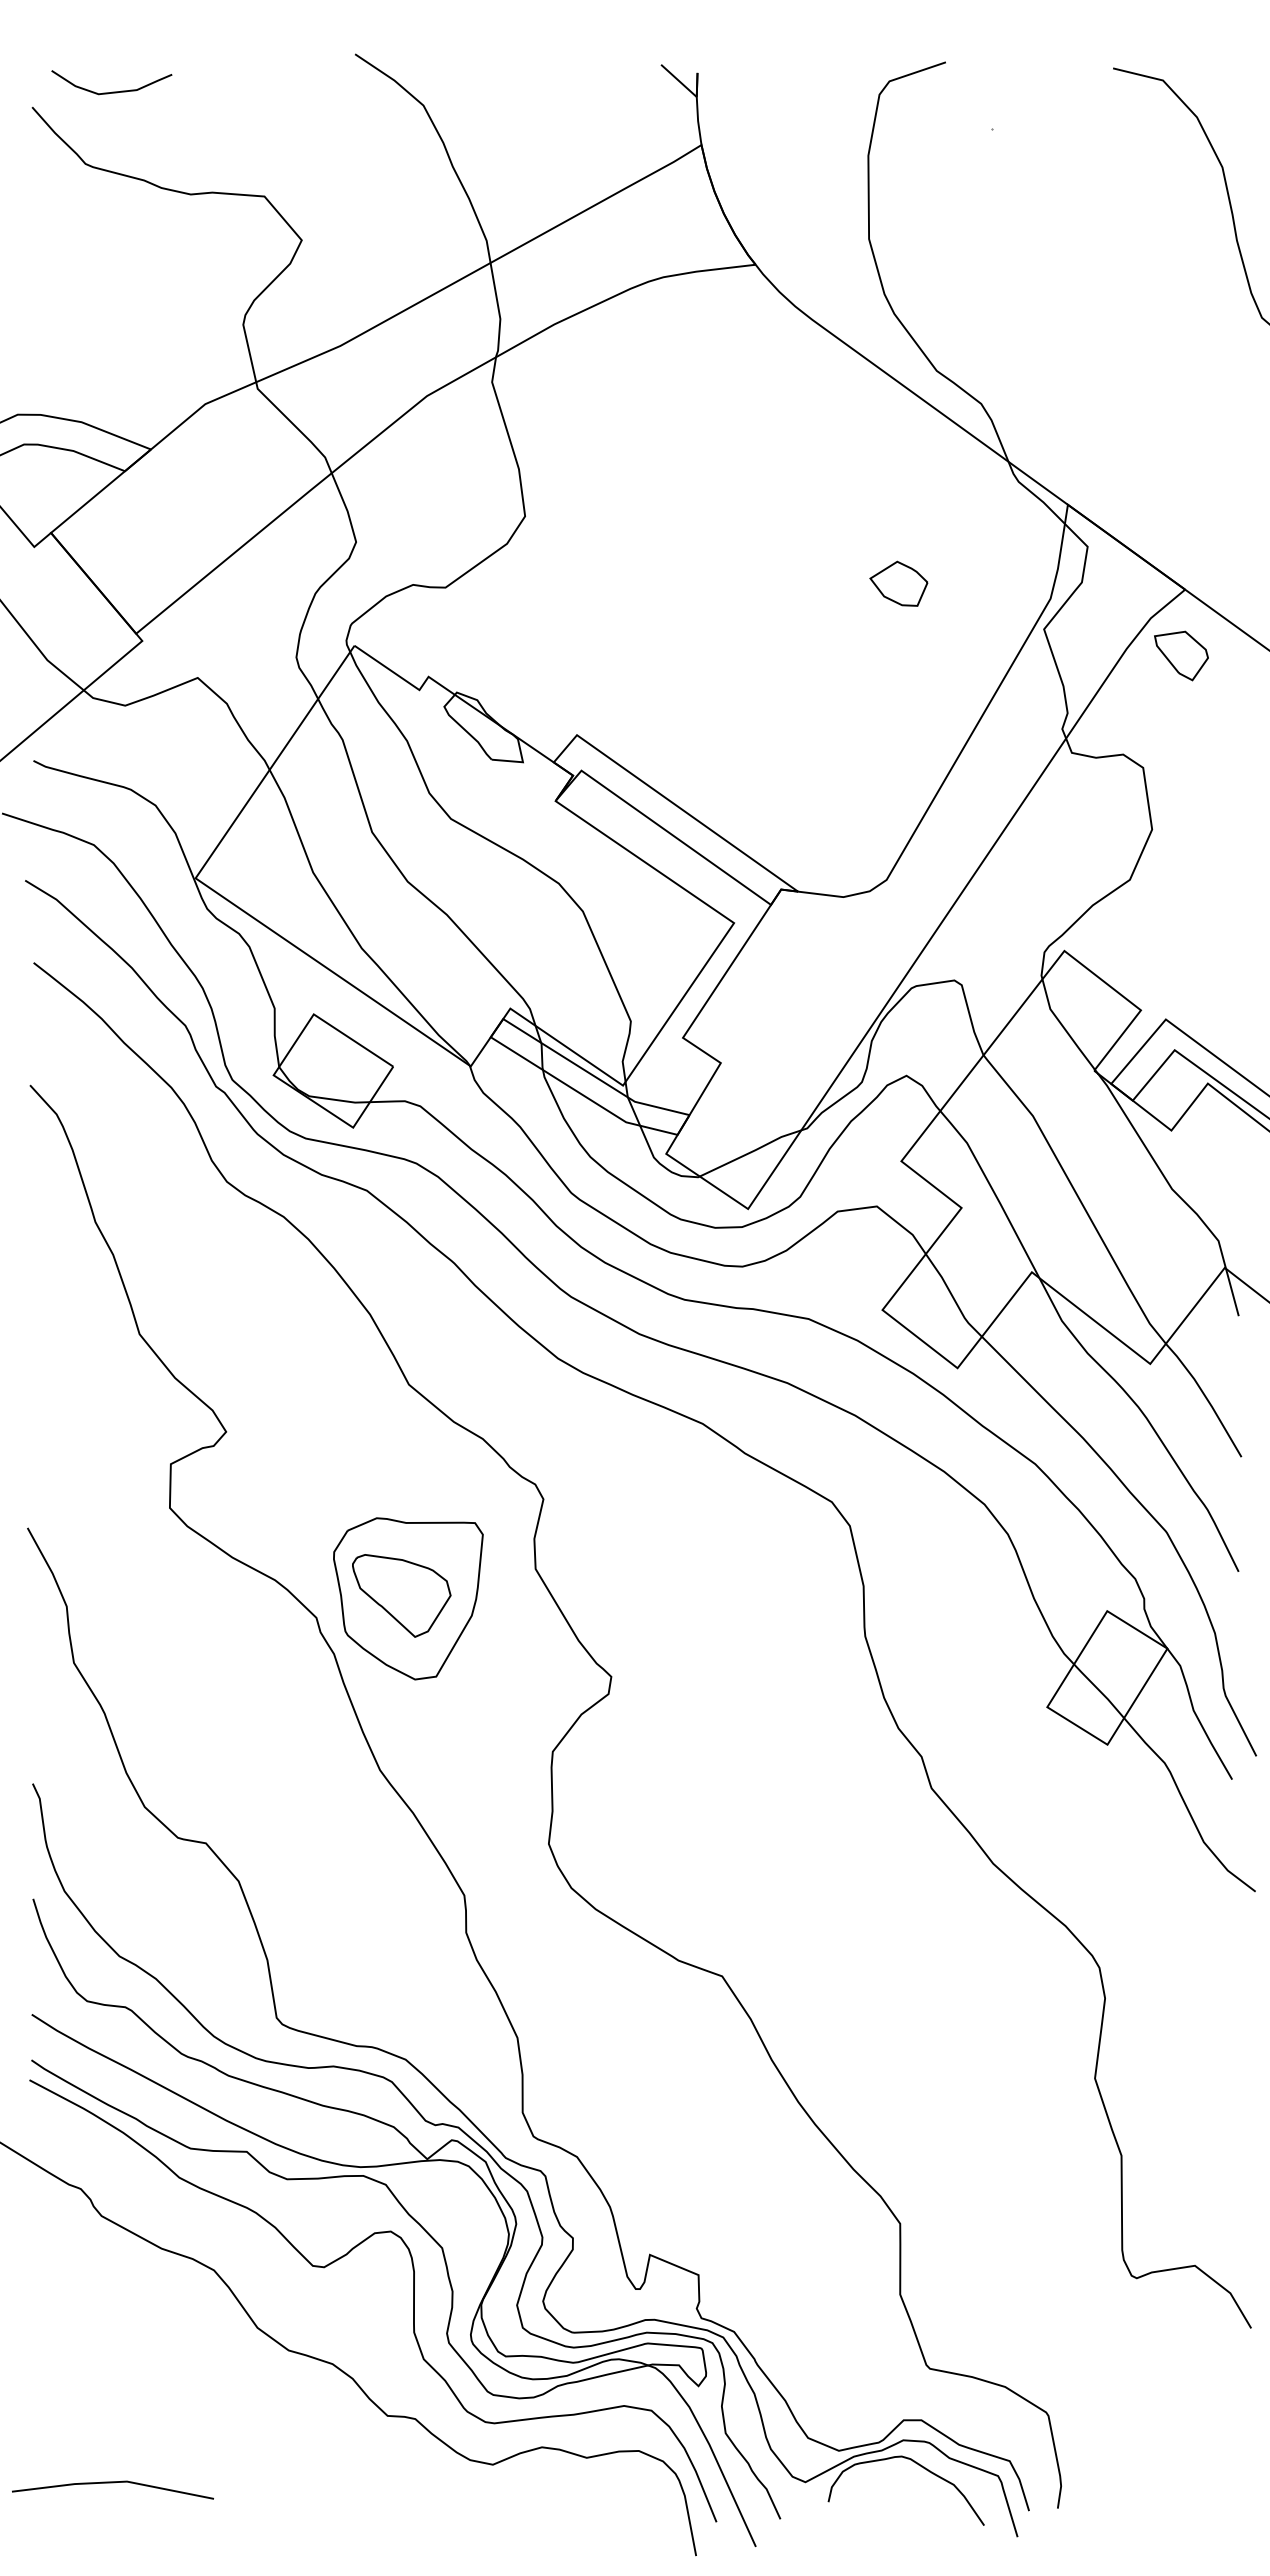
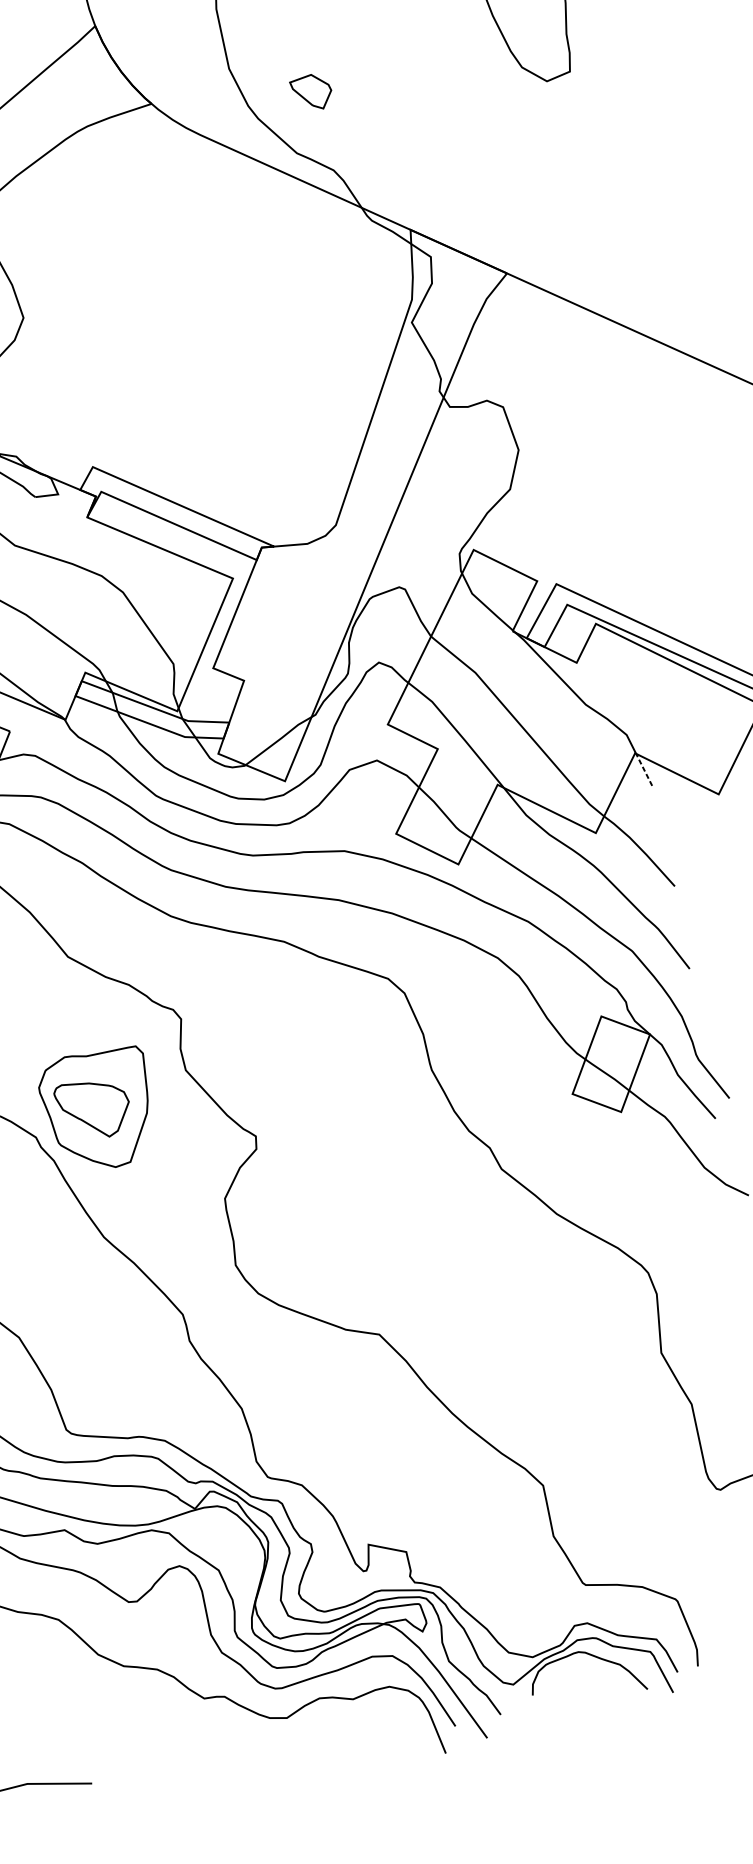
part: (898, 583) -> (300, 311), removed
part: (1181, 655) -> (311, 92), moved
line: (1232, 1292) -> (644, 769), solid -> dashed

